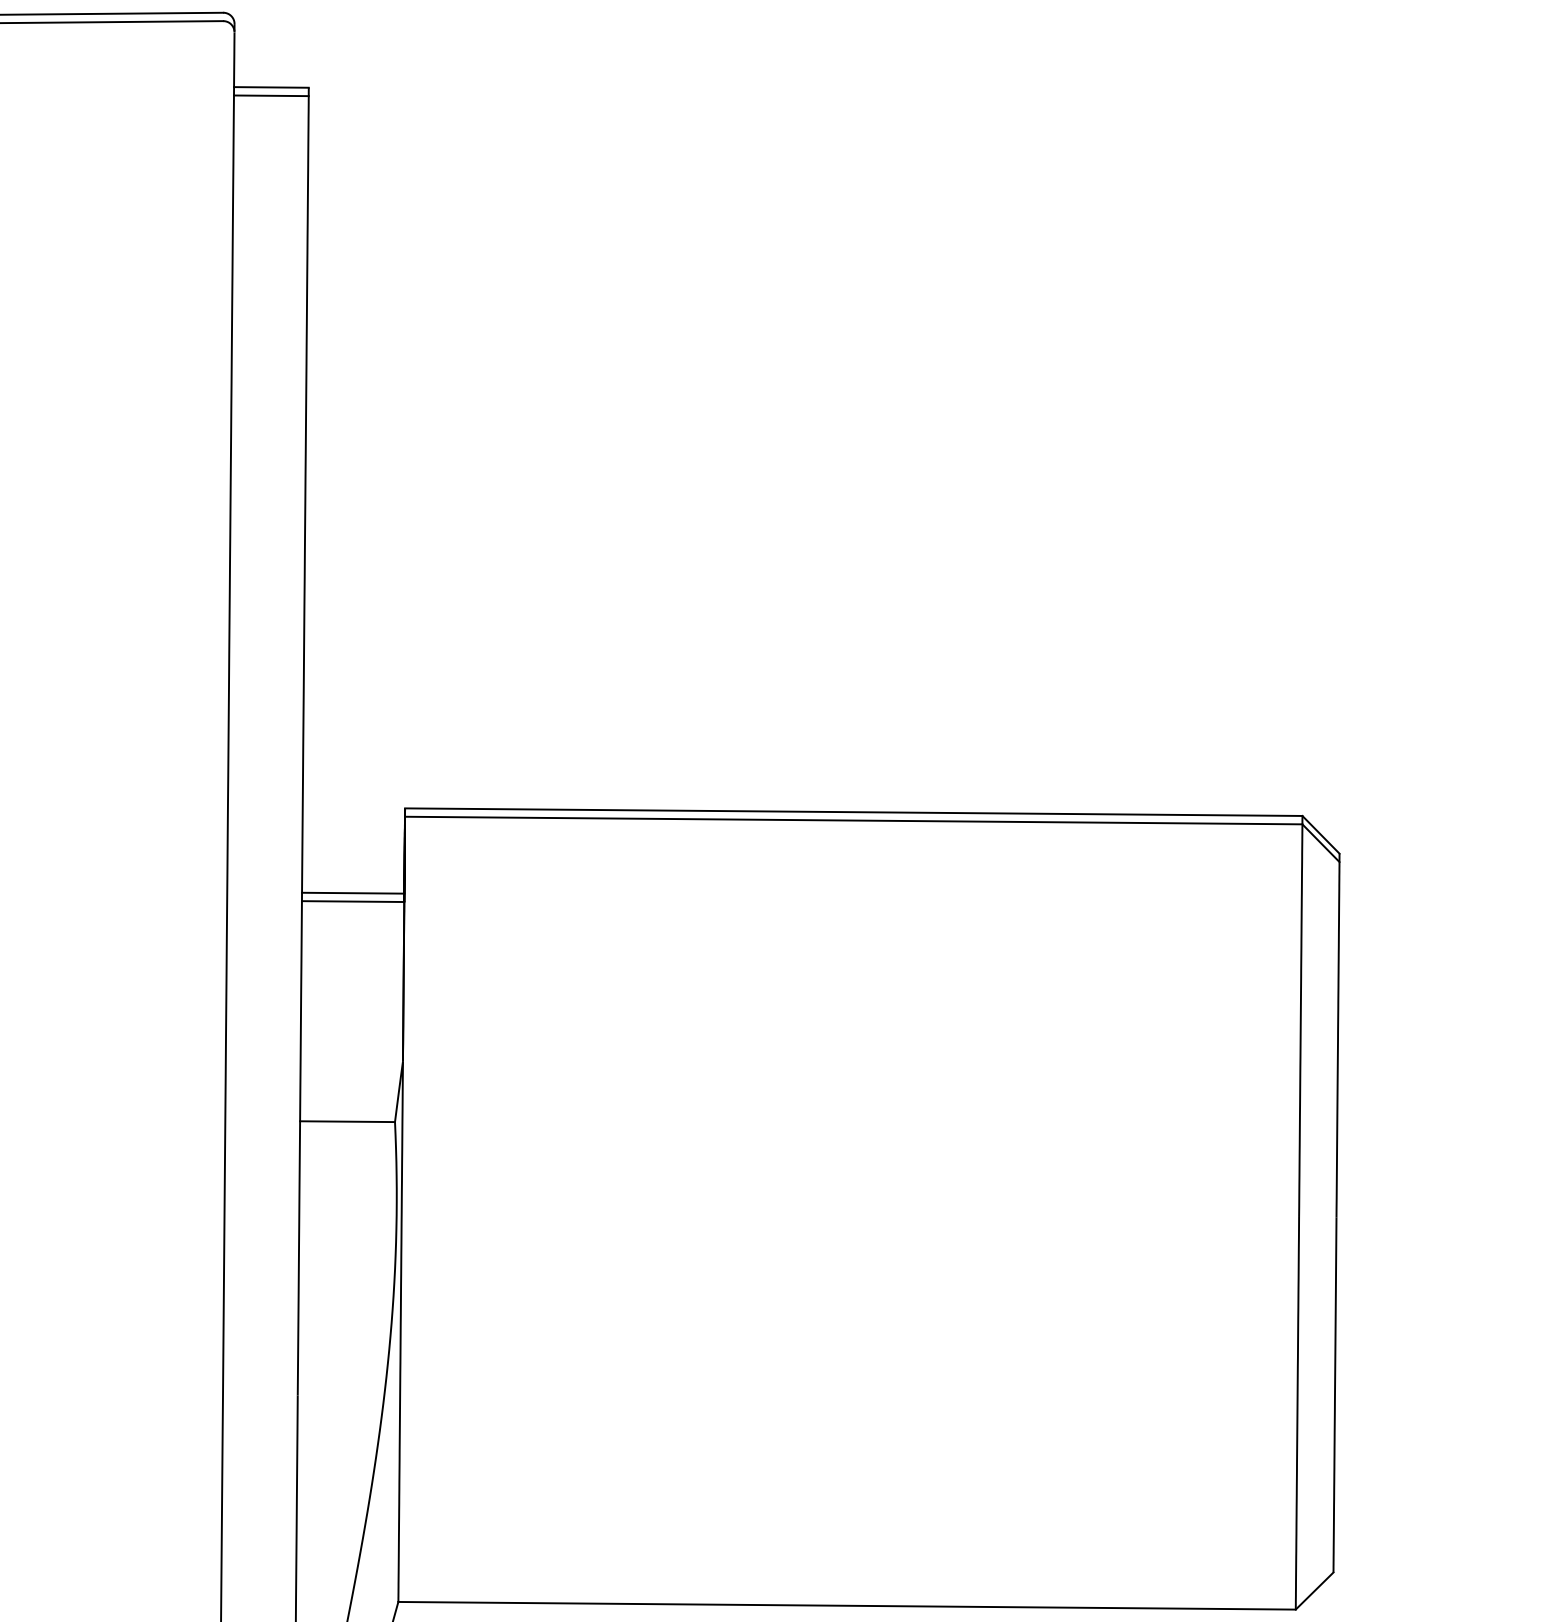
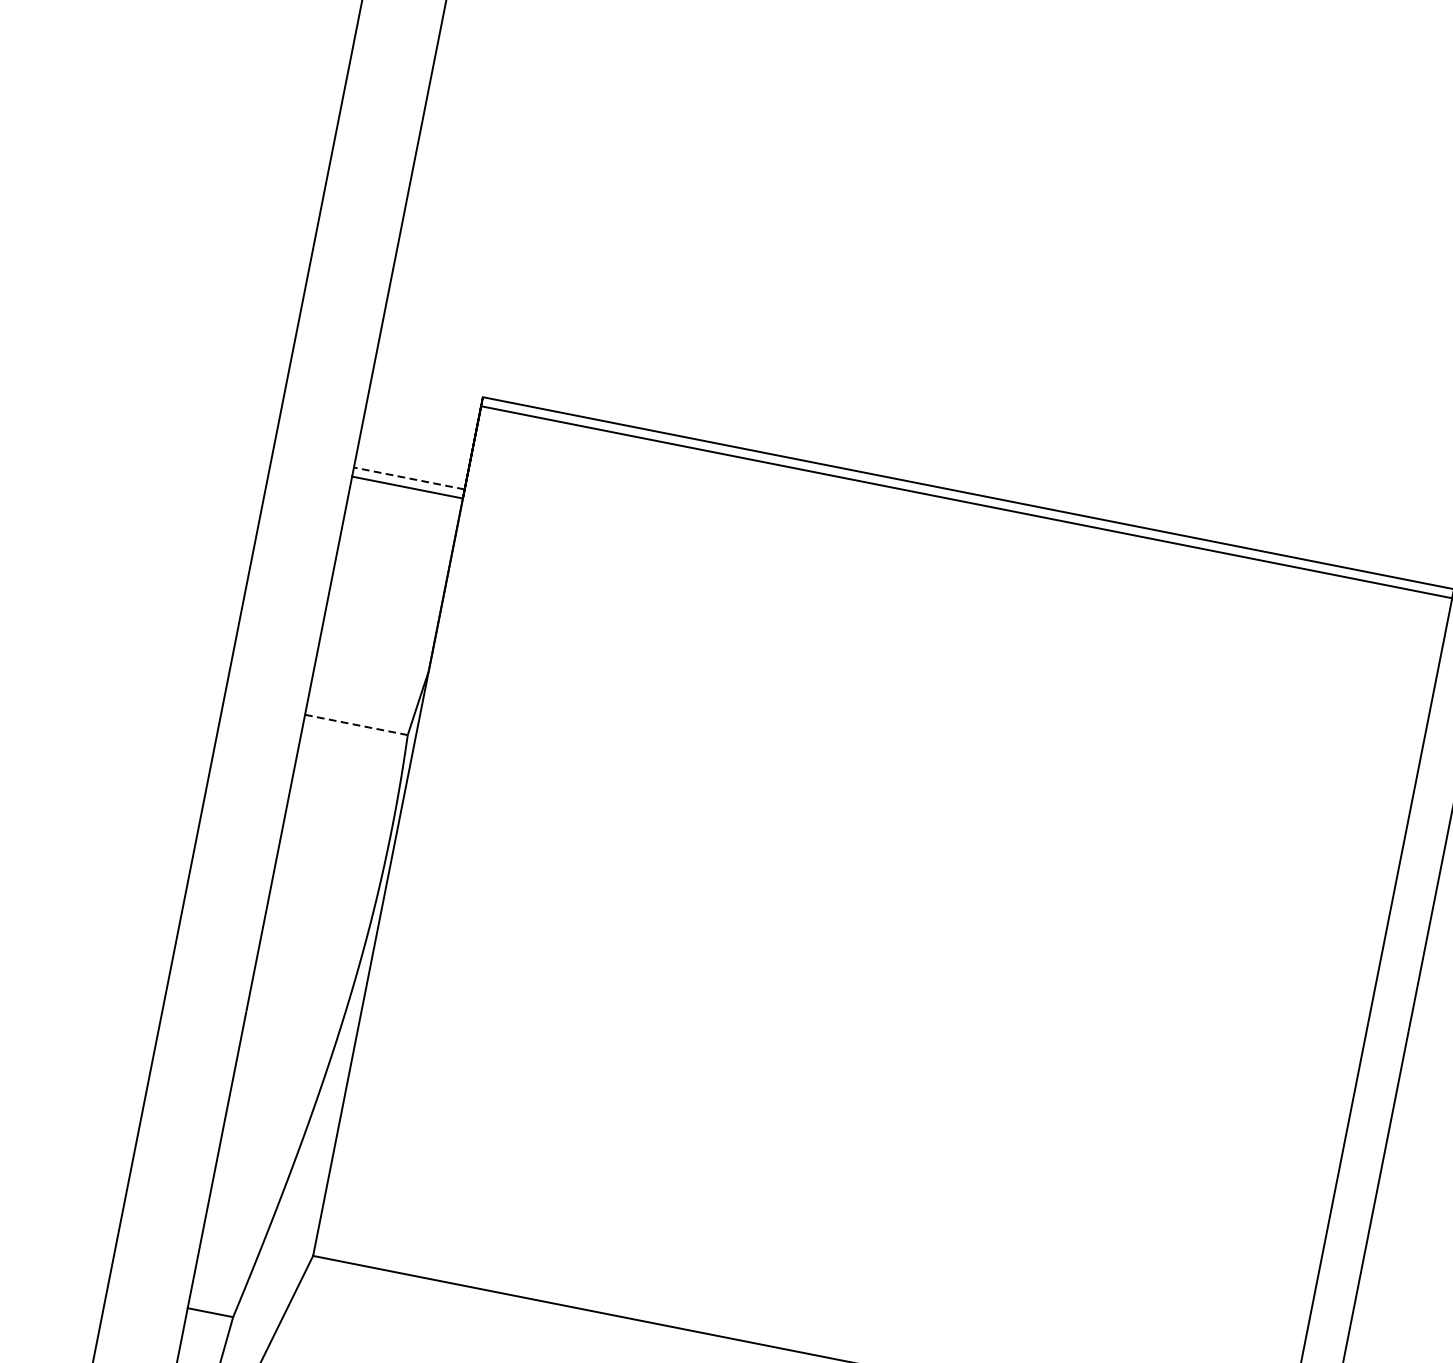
line: (352, 893) -> (408, 478), solid -> dashed
line: (348, 1121) -> (357, 724), solid -> dashed

